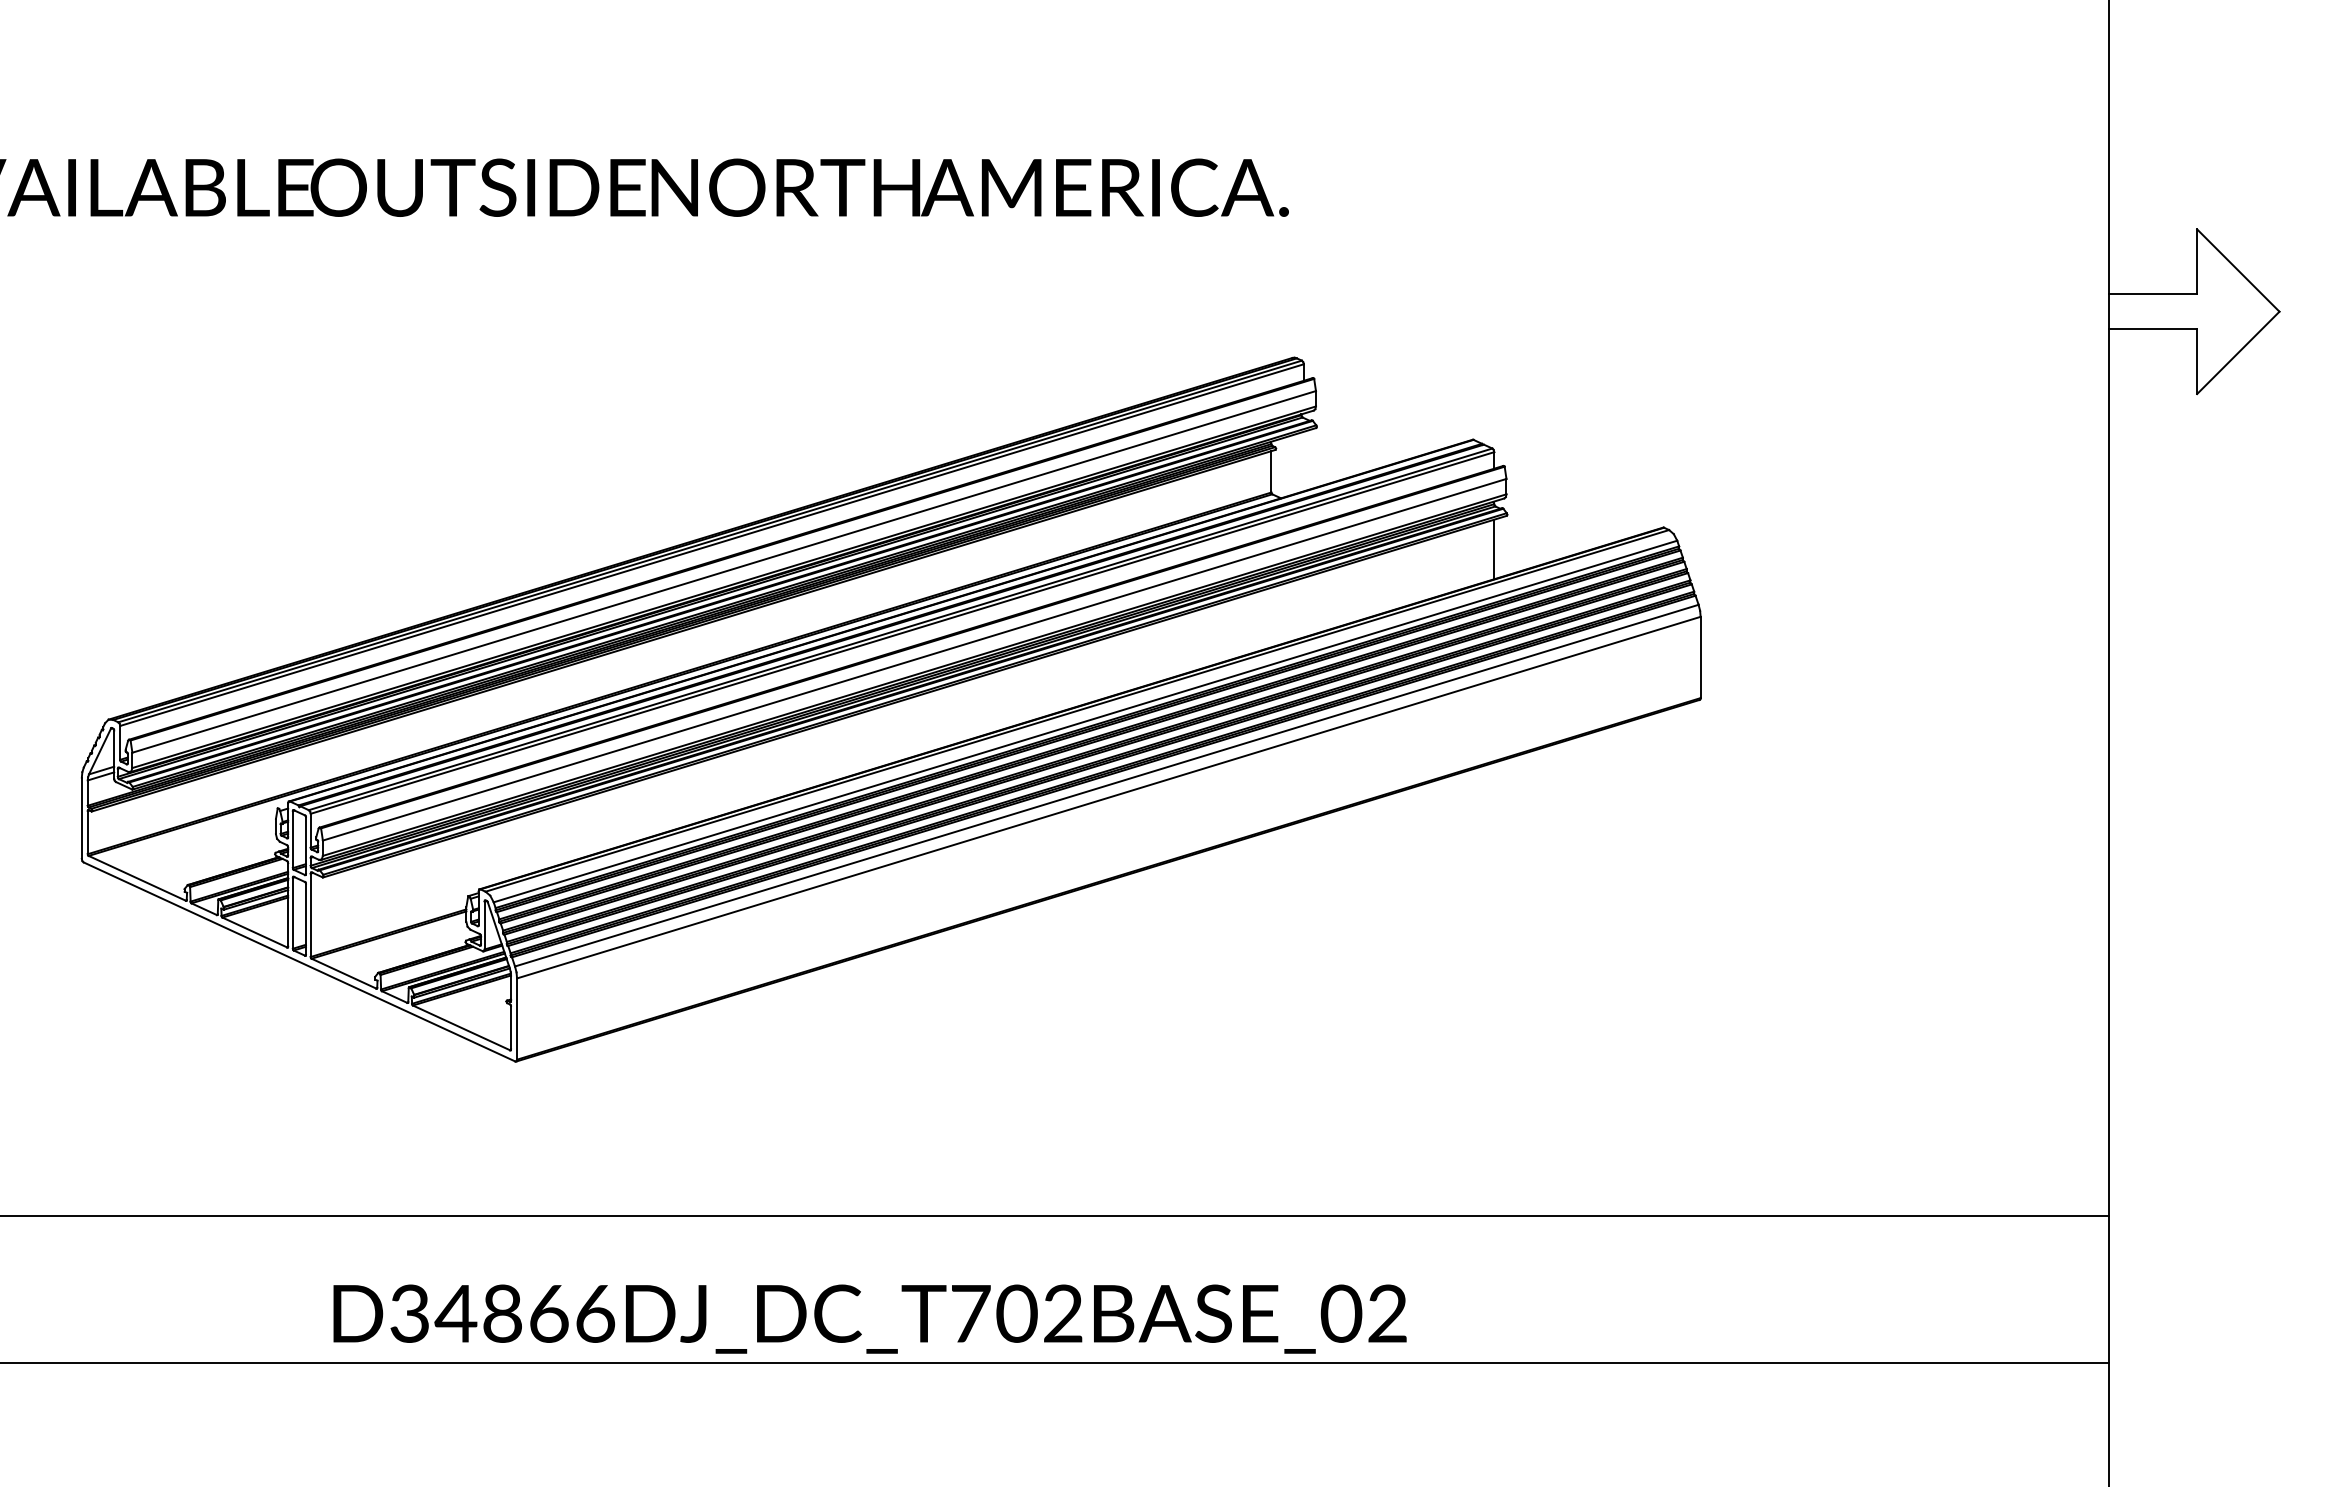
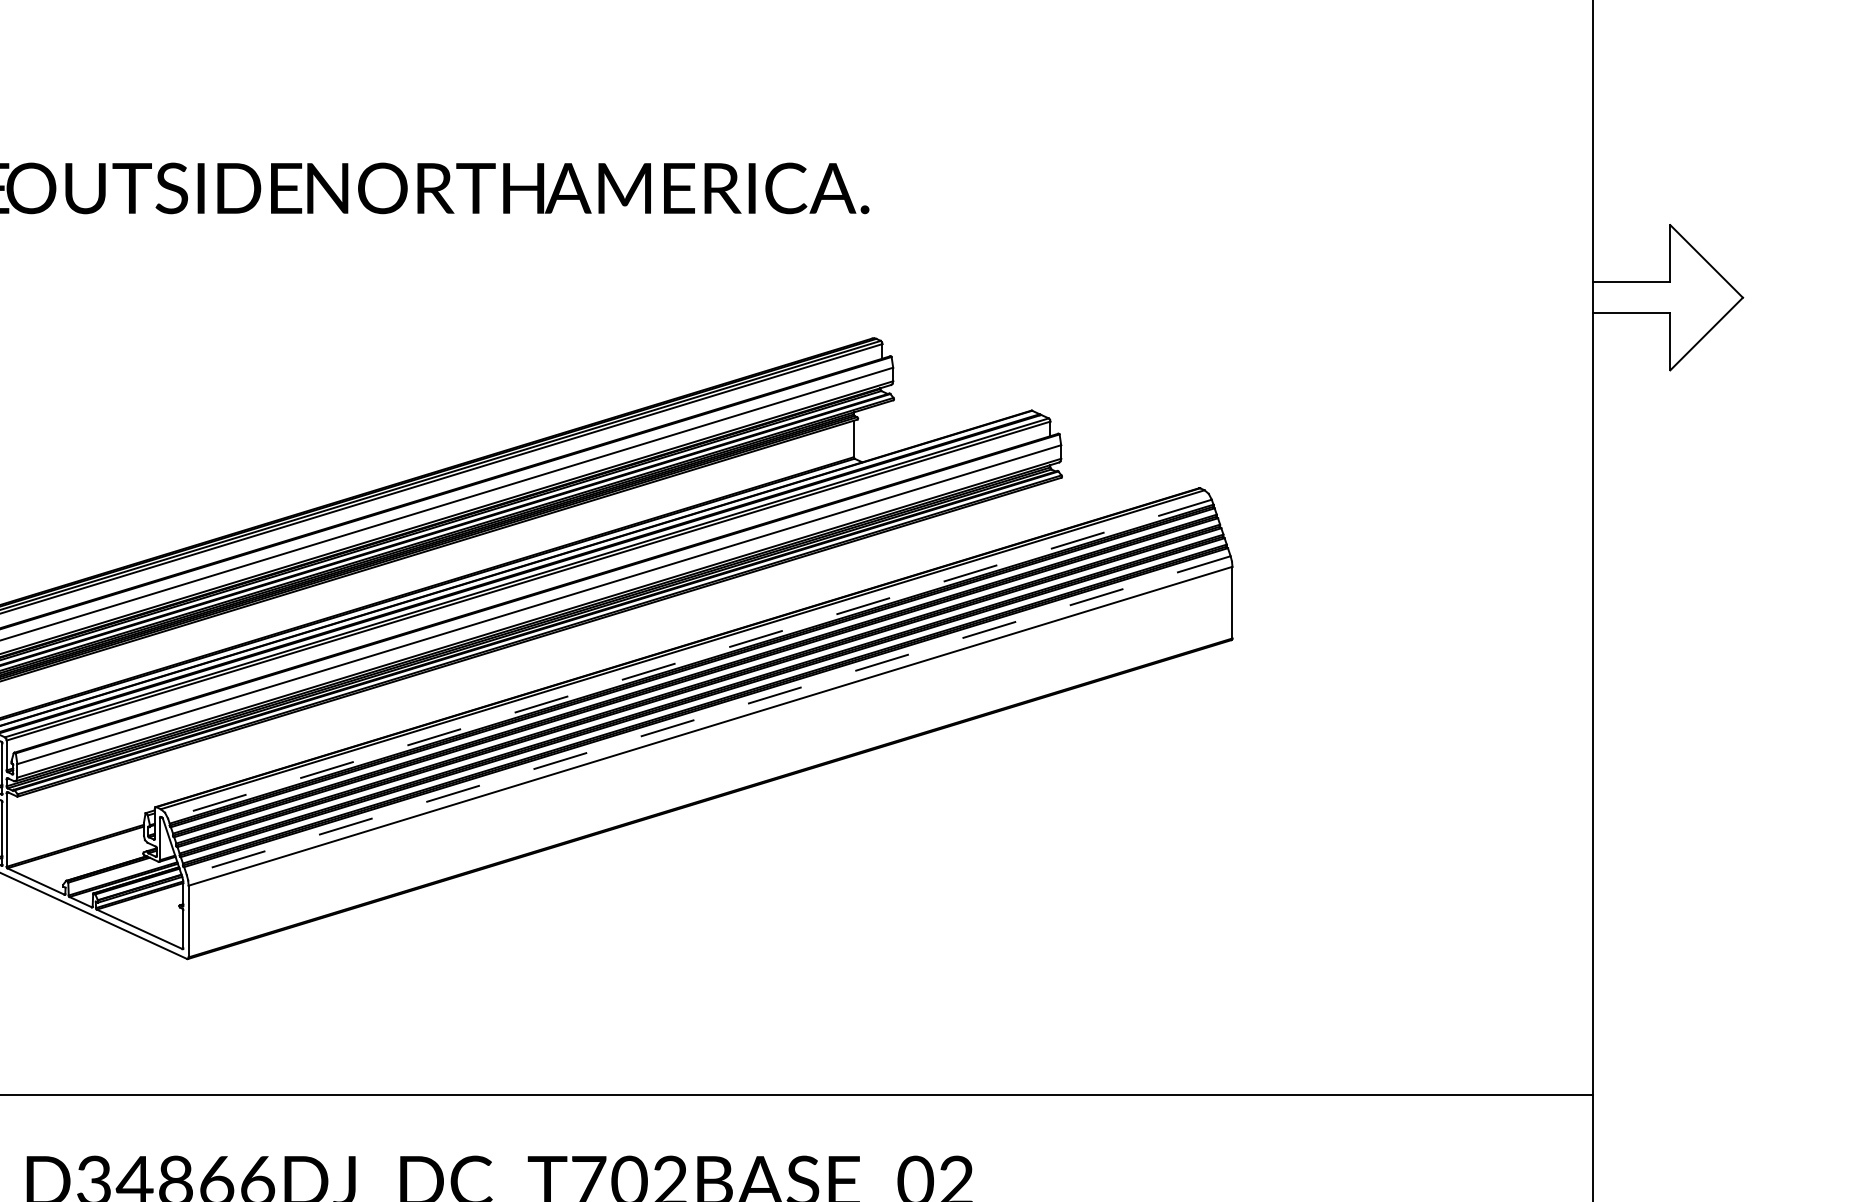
line: (1494, 549) -> (1050, 507), removed
line: (1085, 721) -> (689, 659), solid -> dashed
line: (1106, 785) -> (708, 715), solid -> dashed

